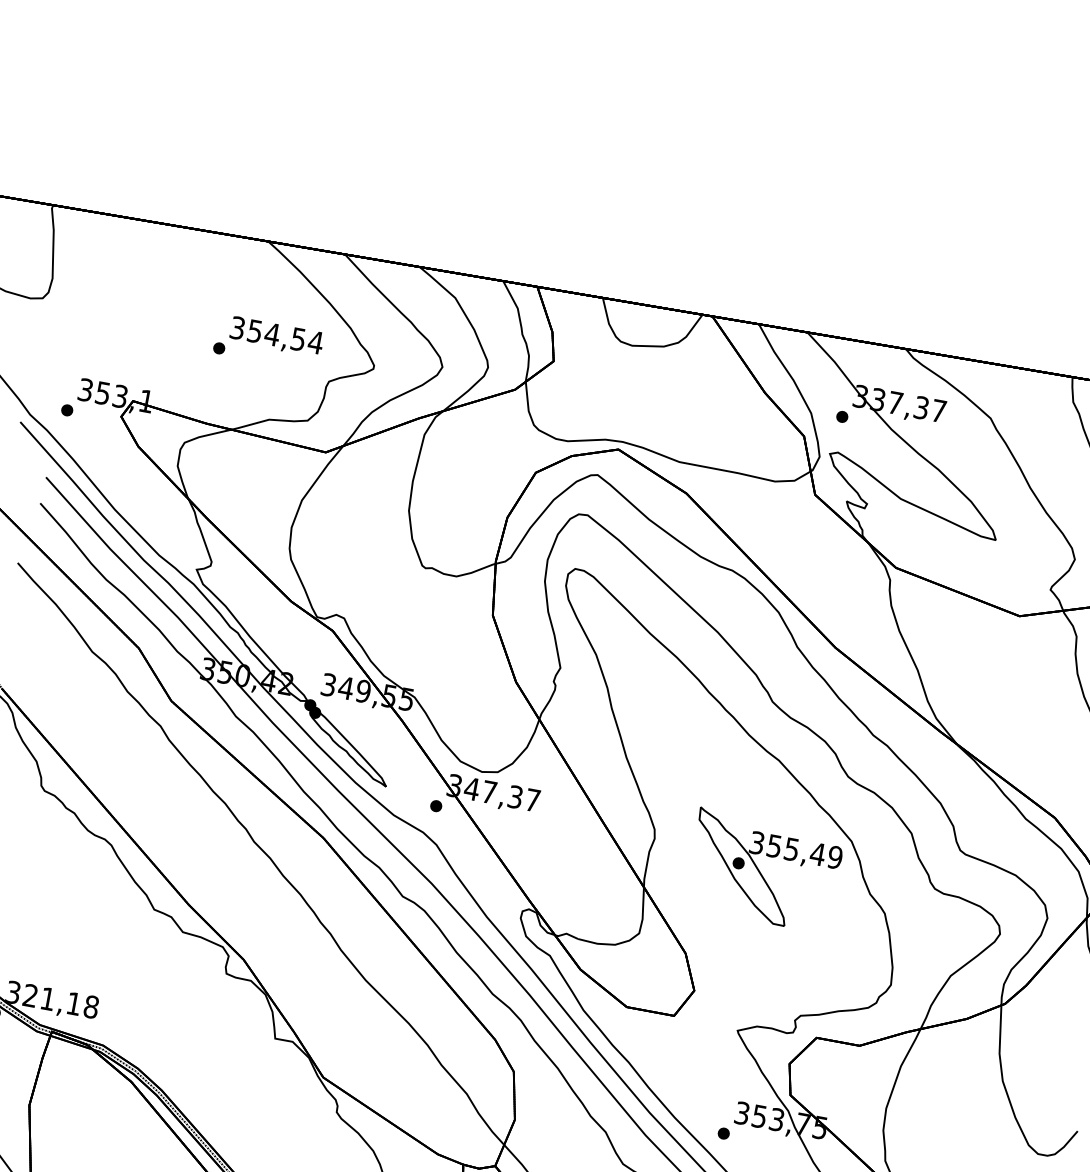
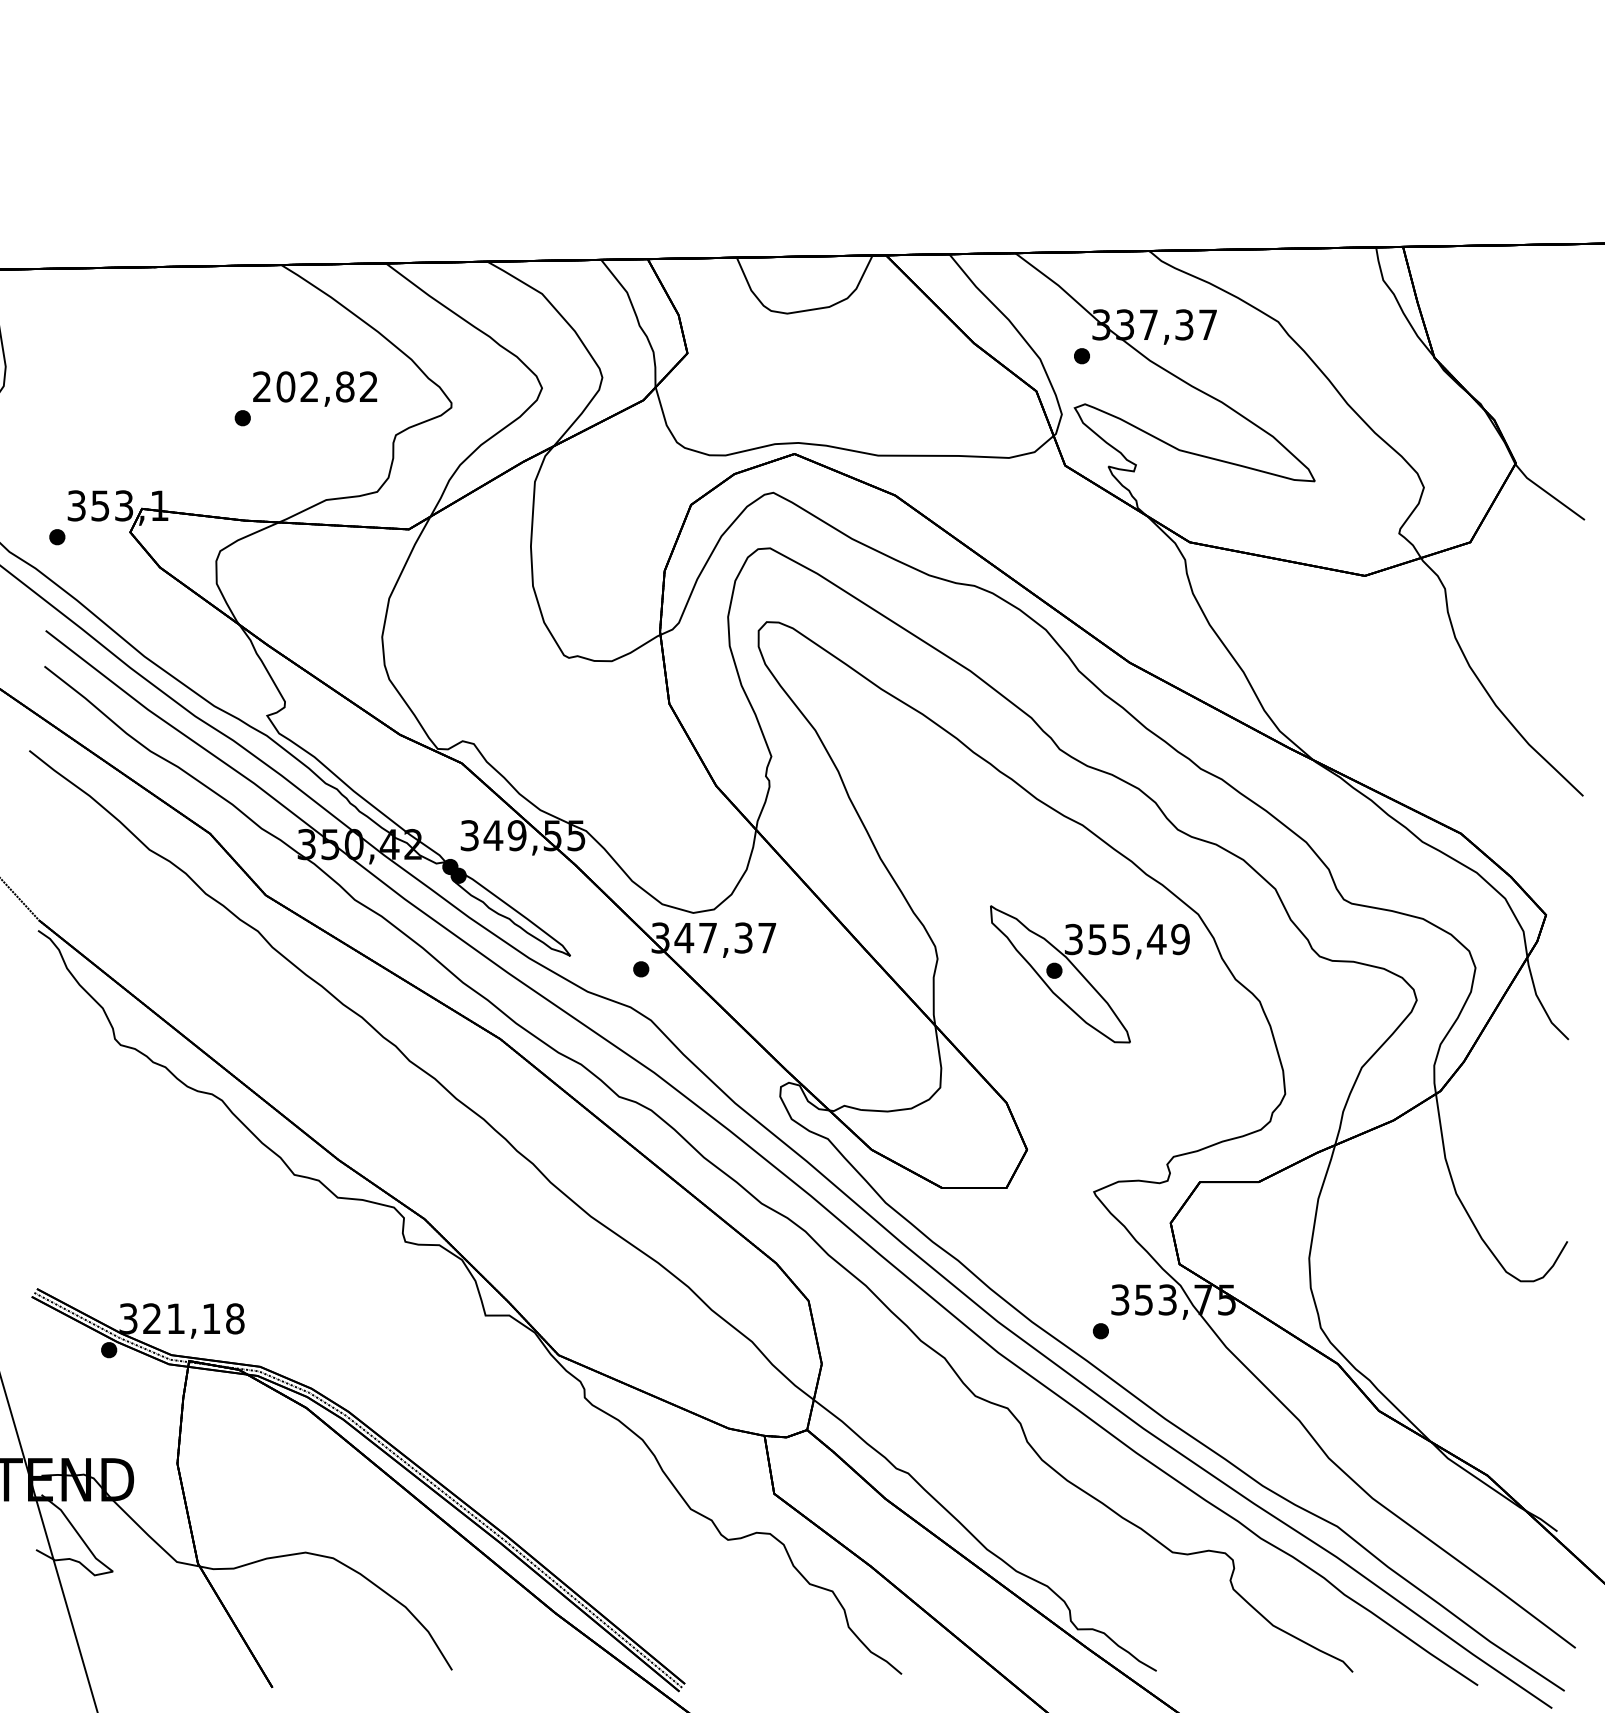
text: (276, 335) -> (315, 386), 354,54 -> 202,82

